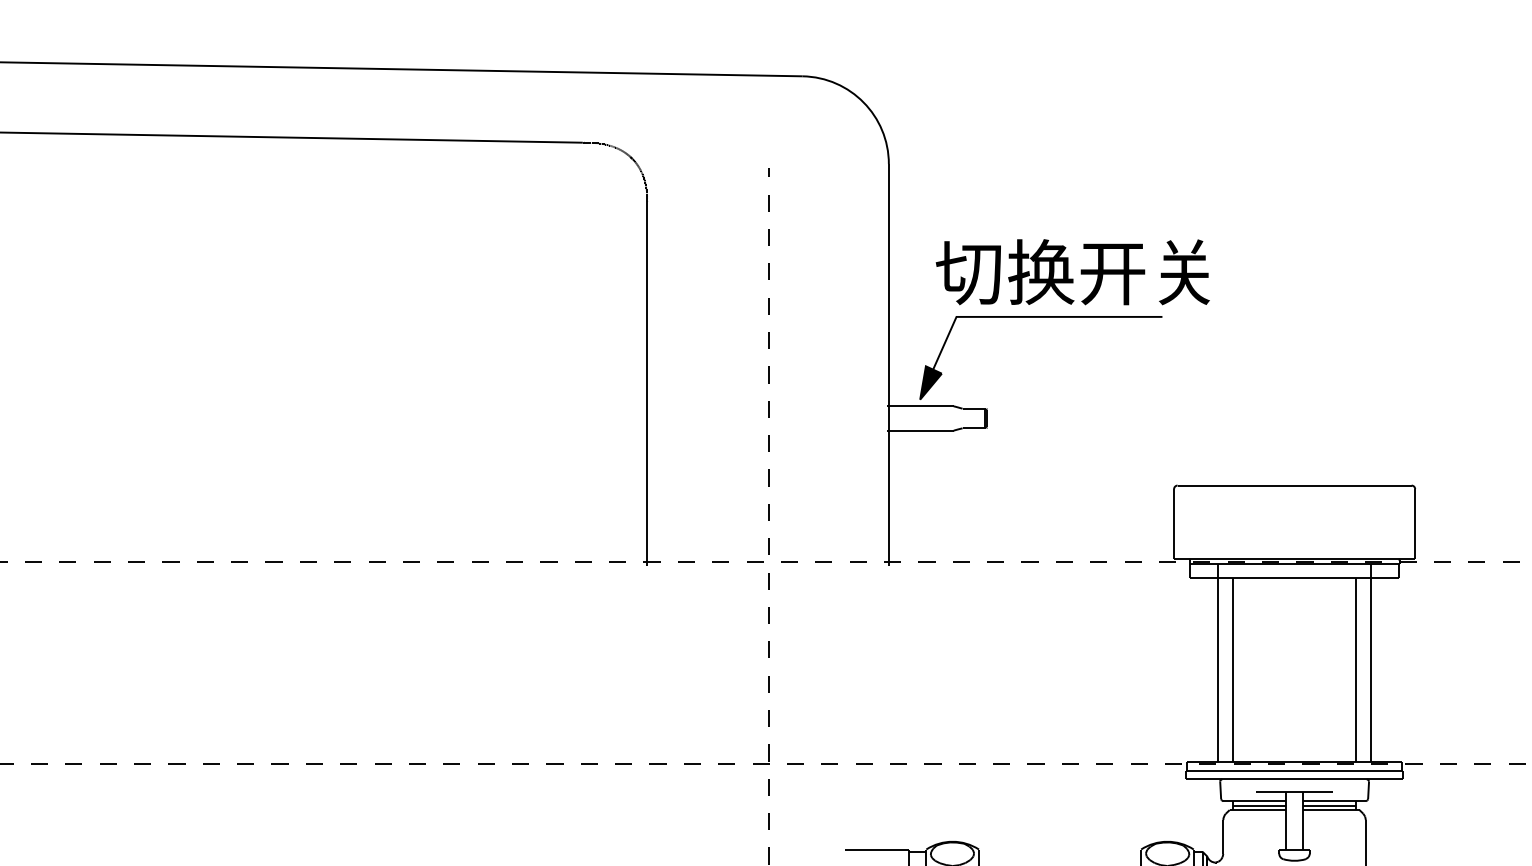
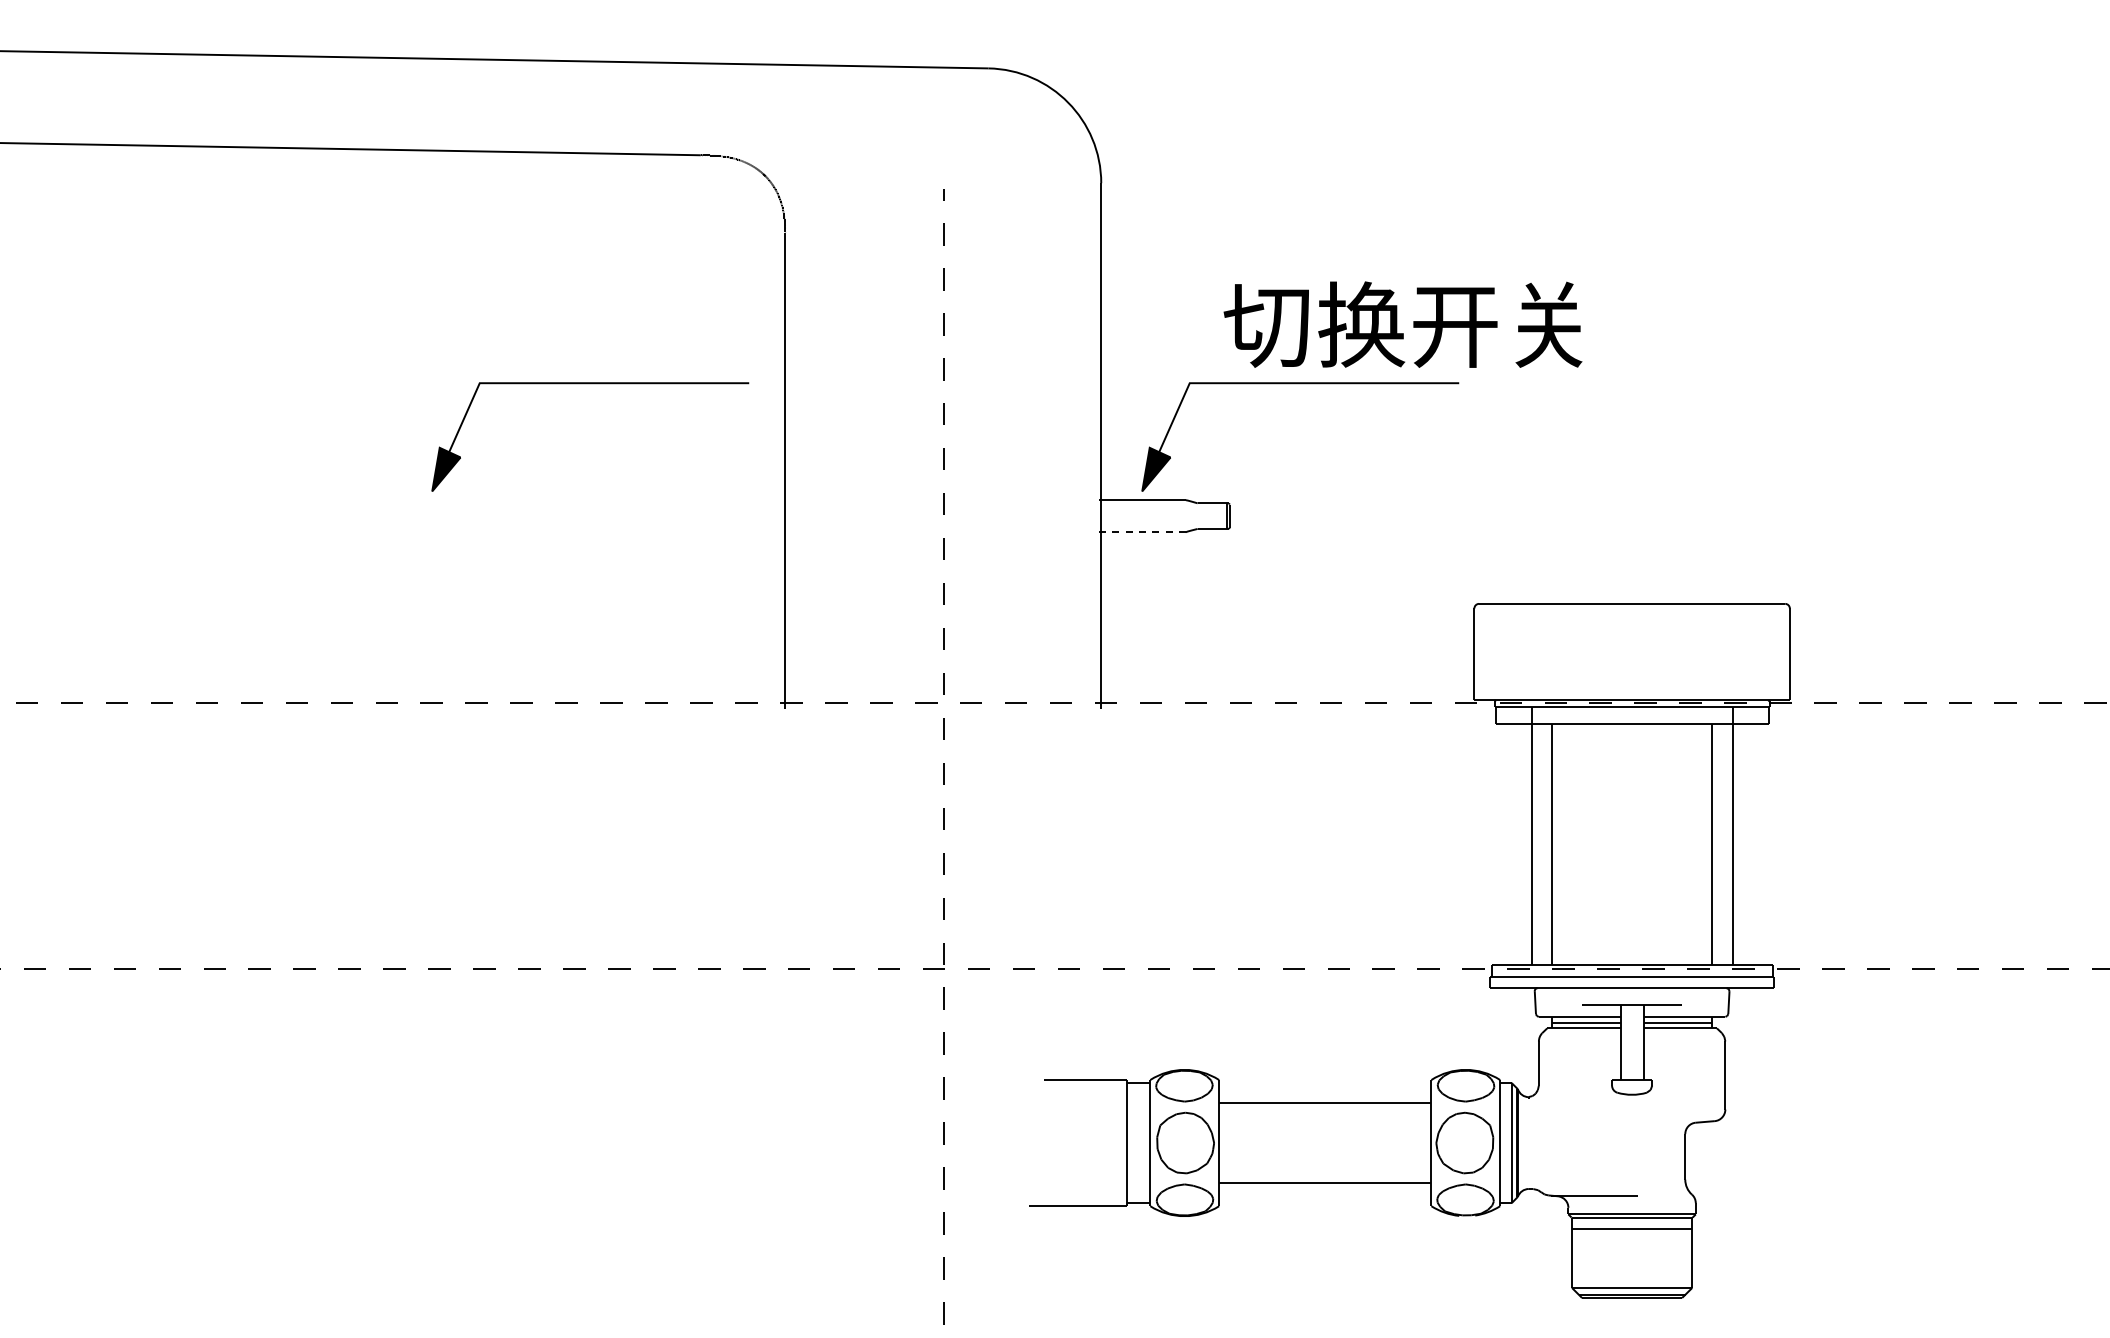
text: (1072, 272) -> (1402, 324), moved
part: (498, 317) -> (590, 384), added
line: (920, 431) -> (1142, 532), solid -> dashed

